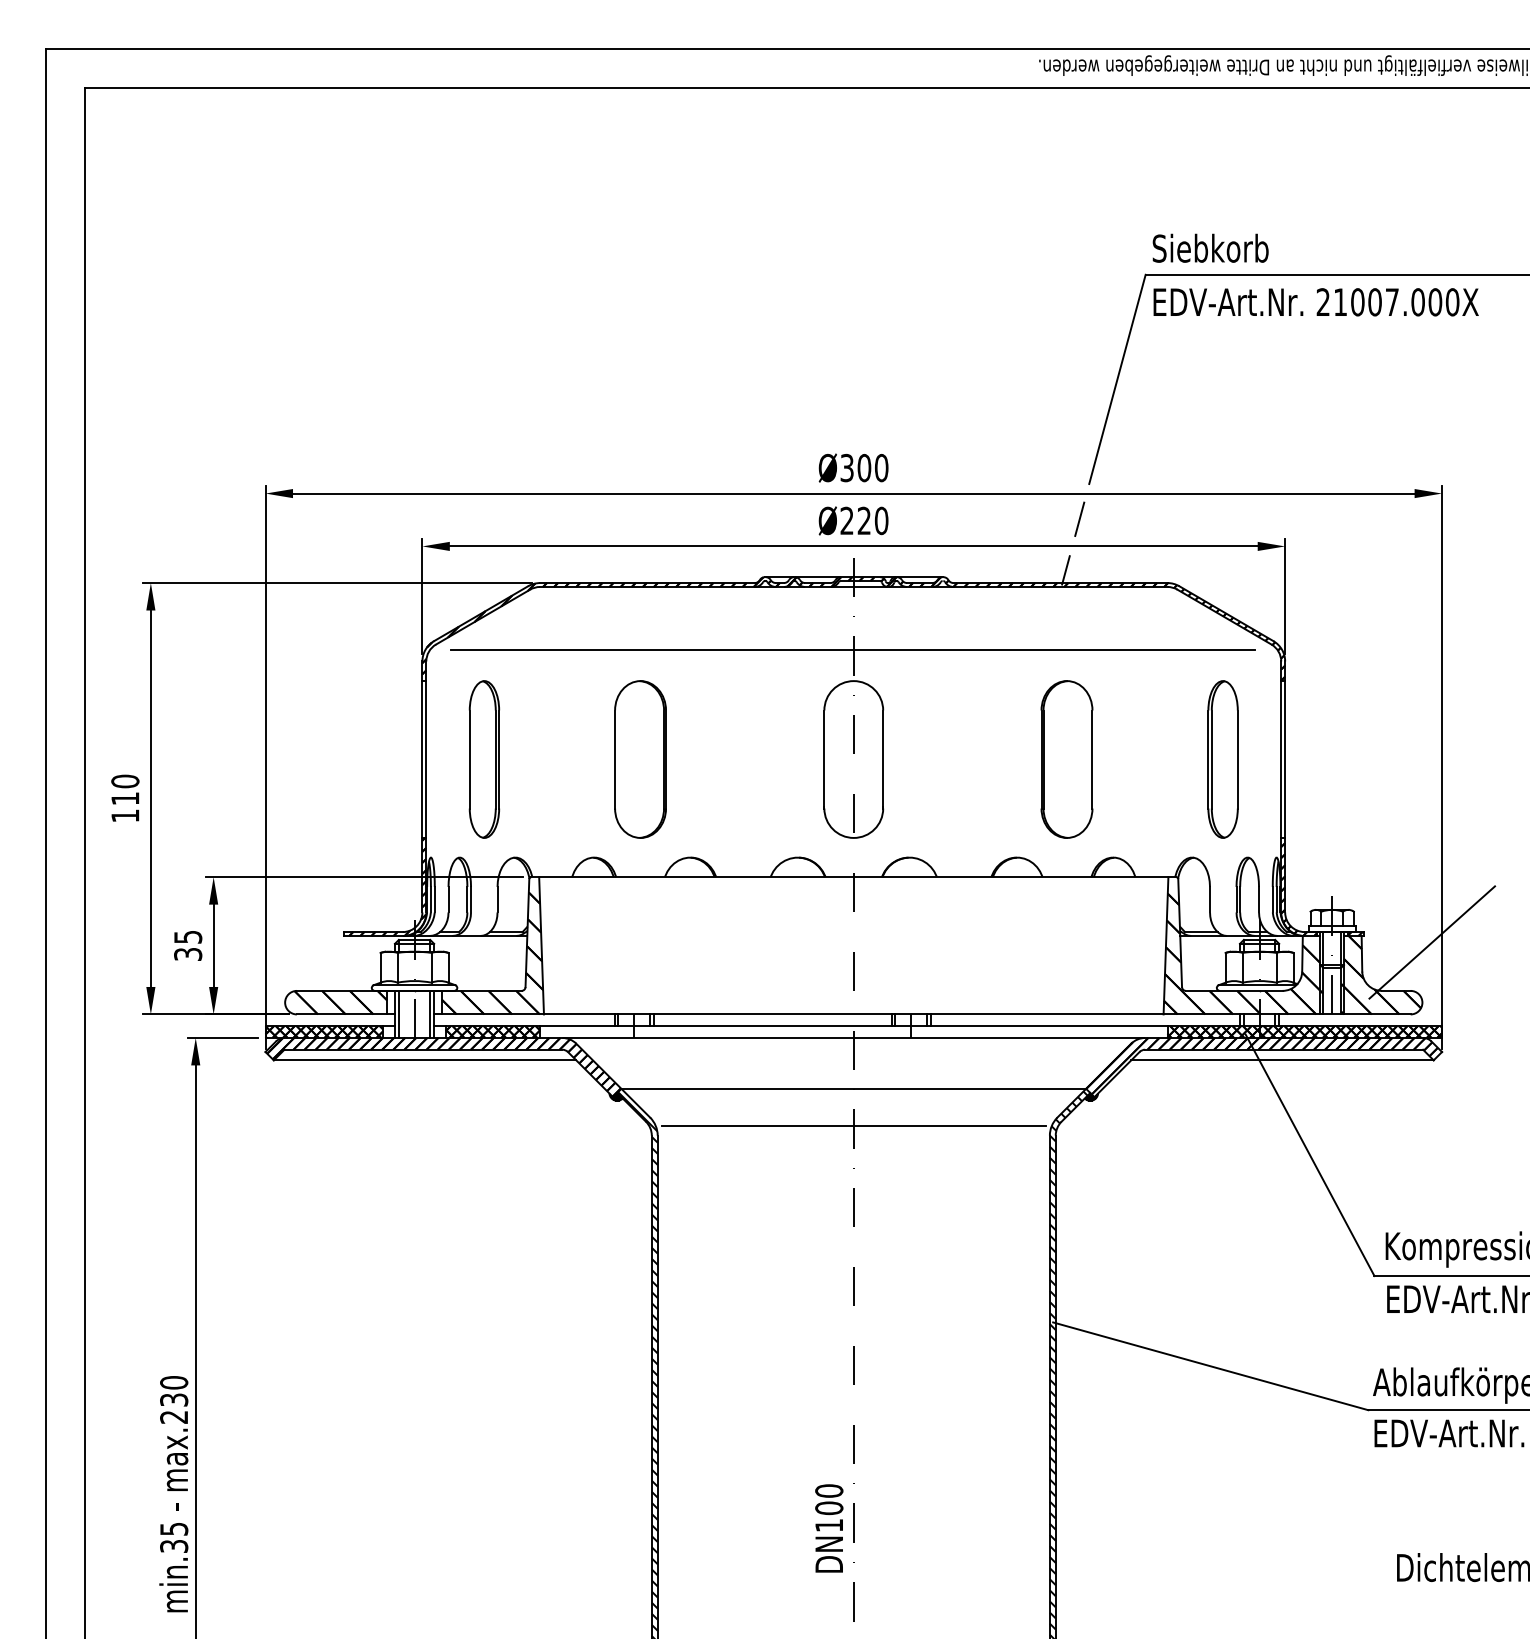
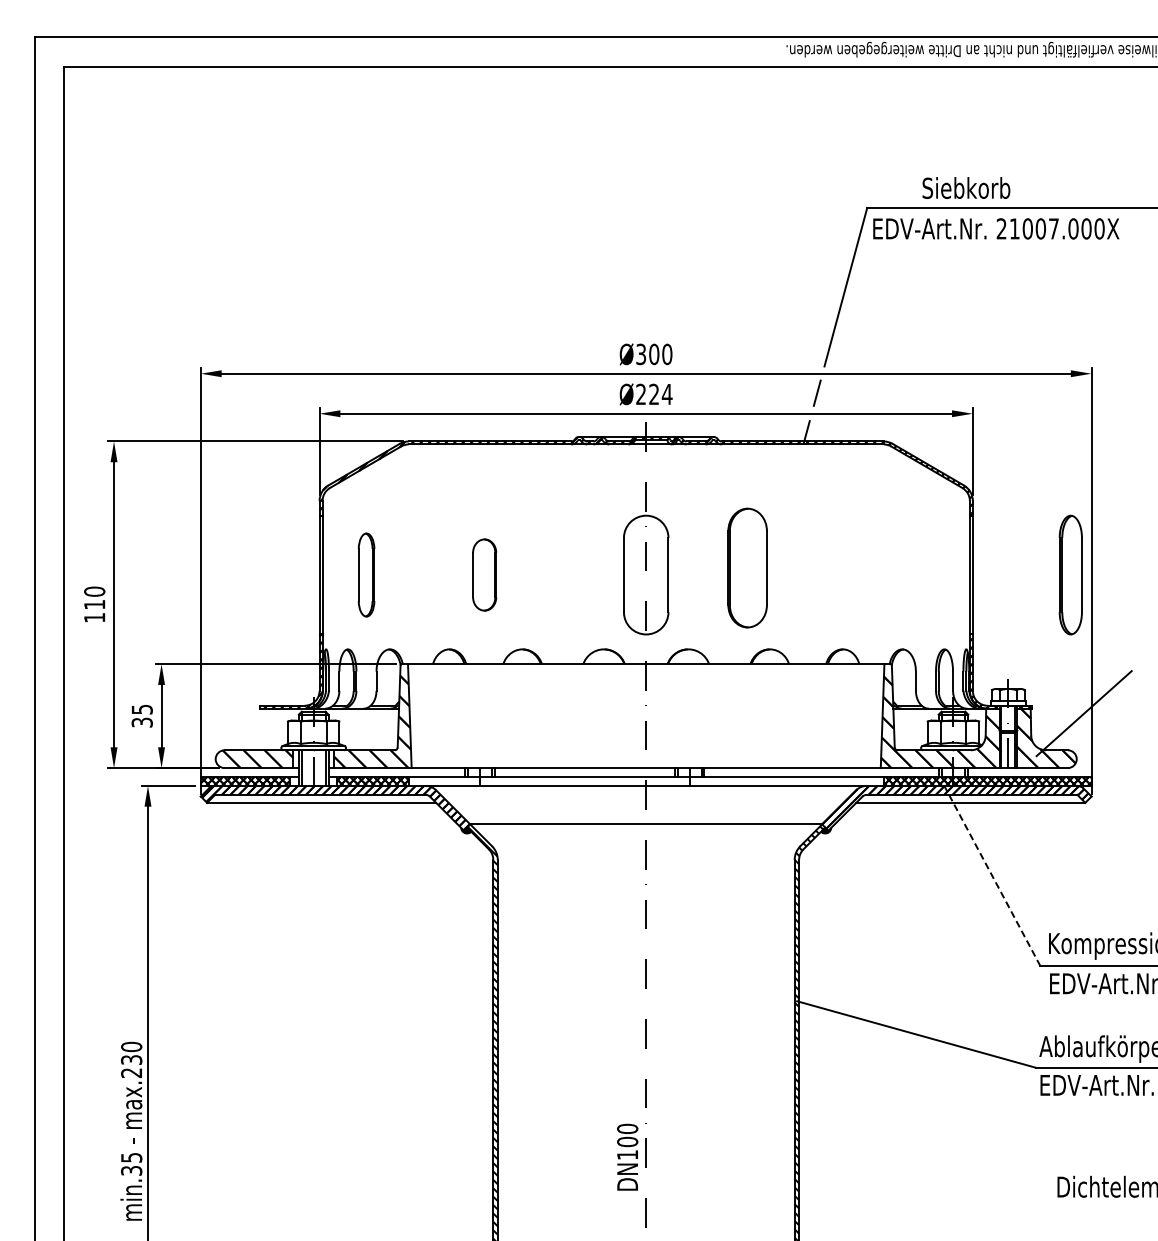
text: (1210, 247) -> (966, 187), moved
text: (880, 520) -> (666, 394), Ø220 -> Ø224
line: (852, 649) -> (645, 491), removed
part: (484, 758) -> (366, 574), size x0.7
part: (640, 758) -> (484, 574), size x0.6
part: (1066, 758) -> (747, 567), moved
part: (1222, 758) -> (1070, 574), moved
line: (854, 1125) -> (646, 852), removed
line: (1309, 1154) -> (991, 874), solid -> dashed

